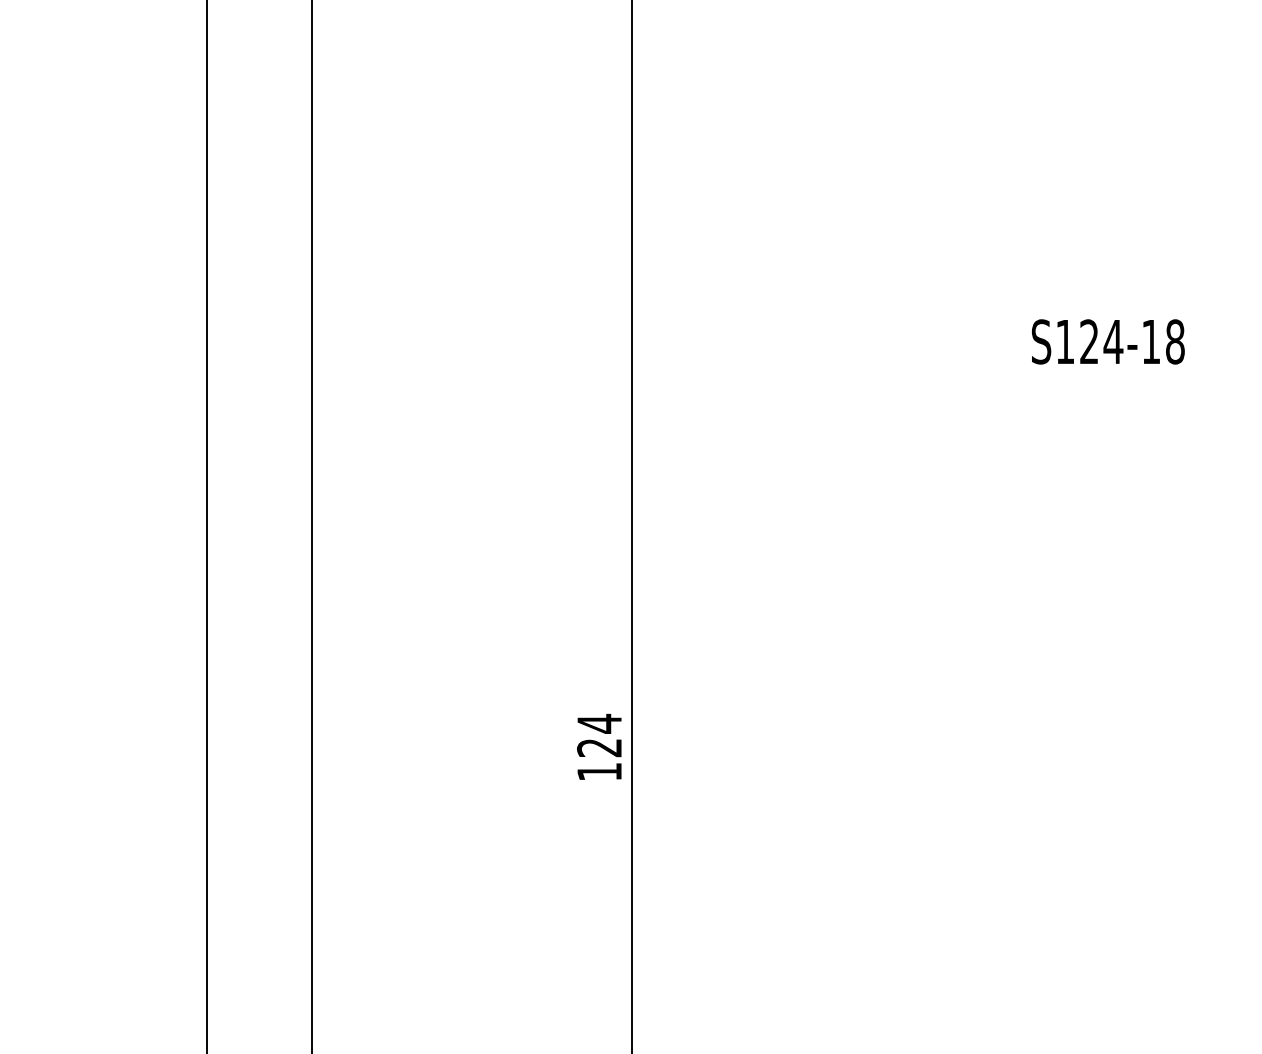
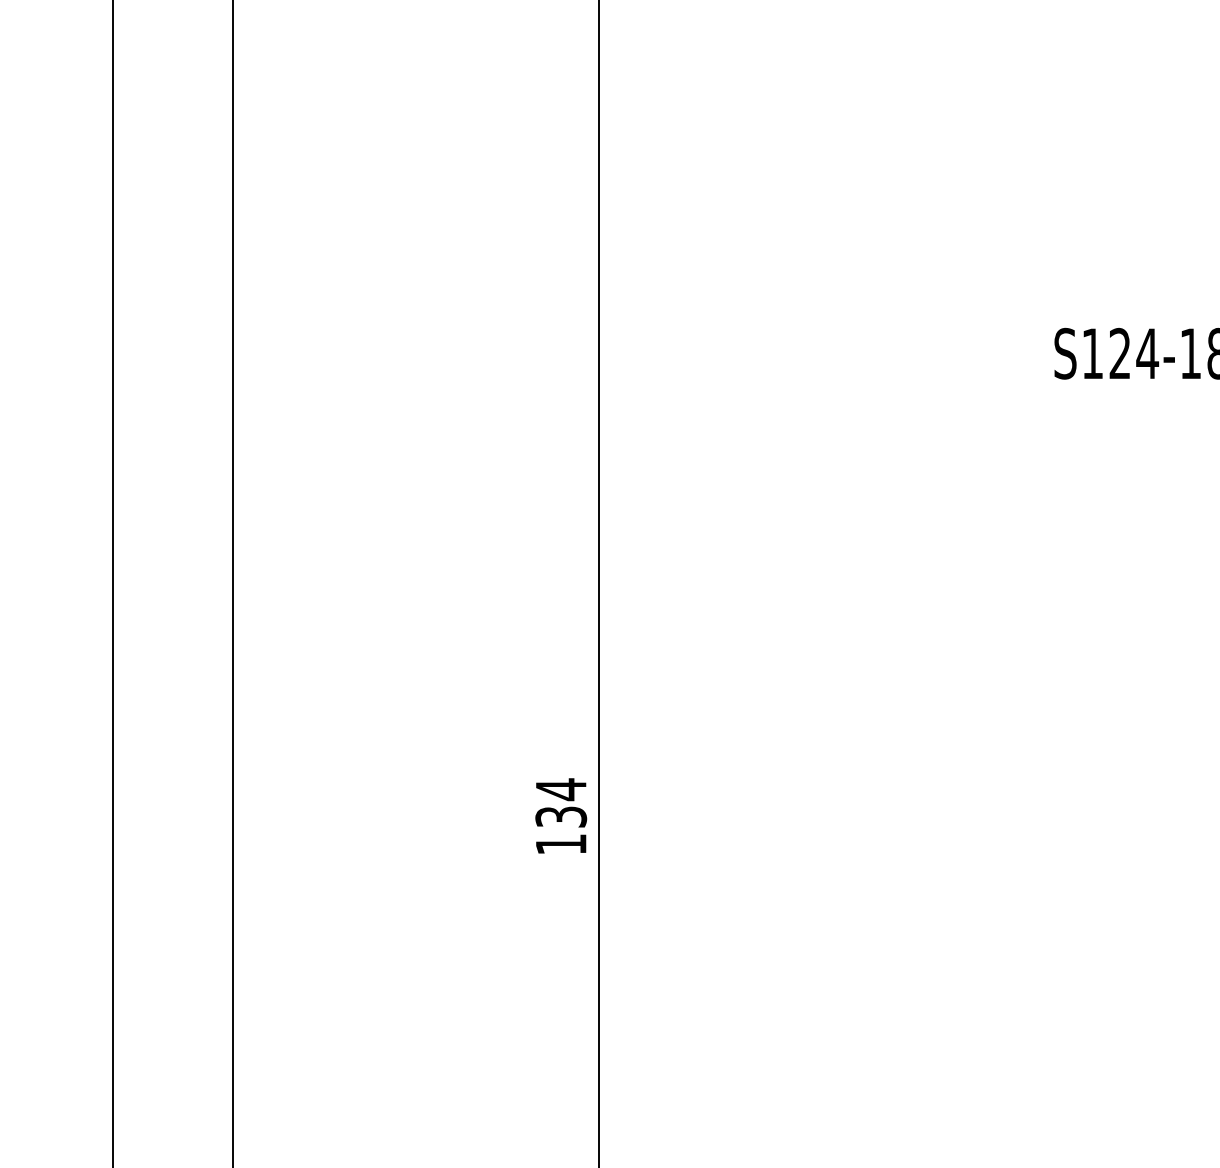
text: (599, 747) -> (561, 816), 124 -> 134

